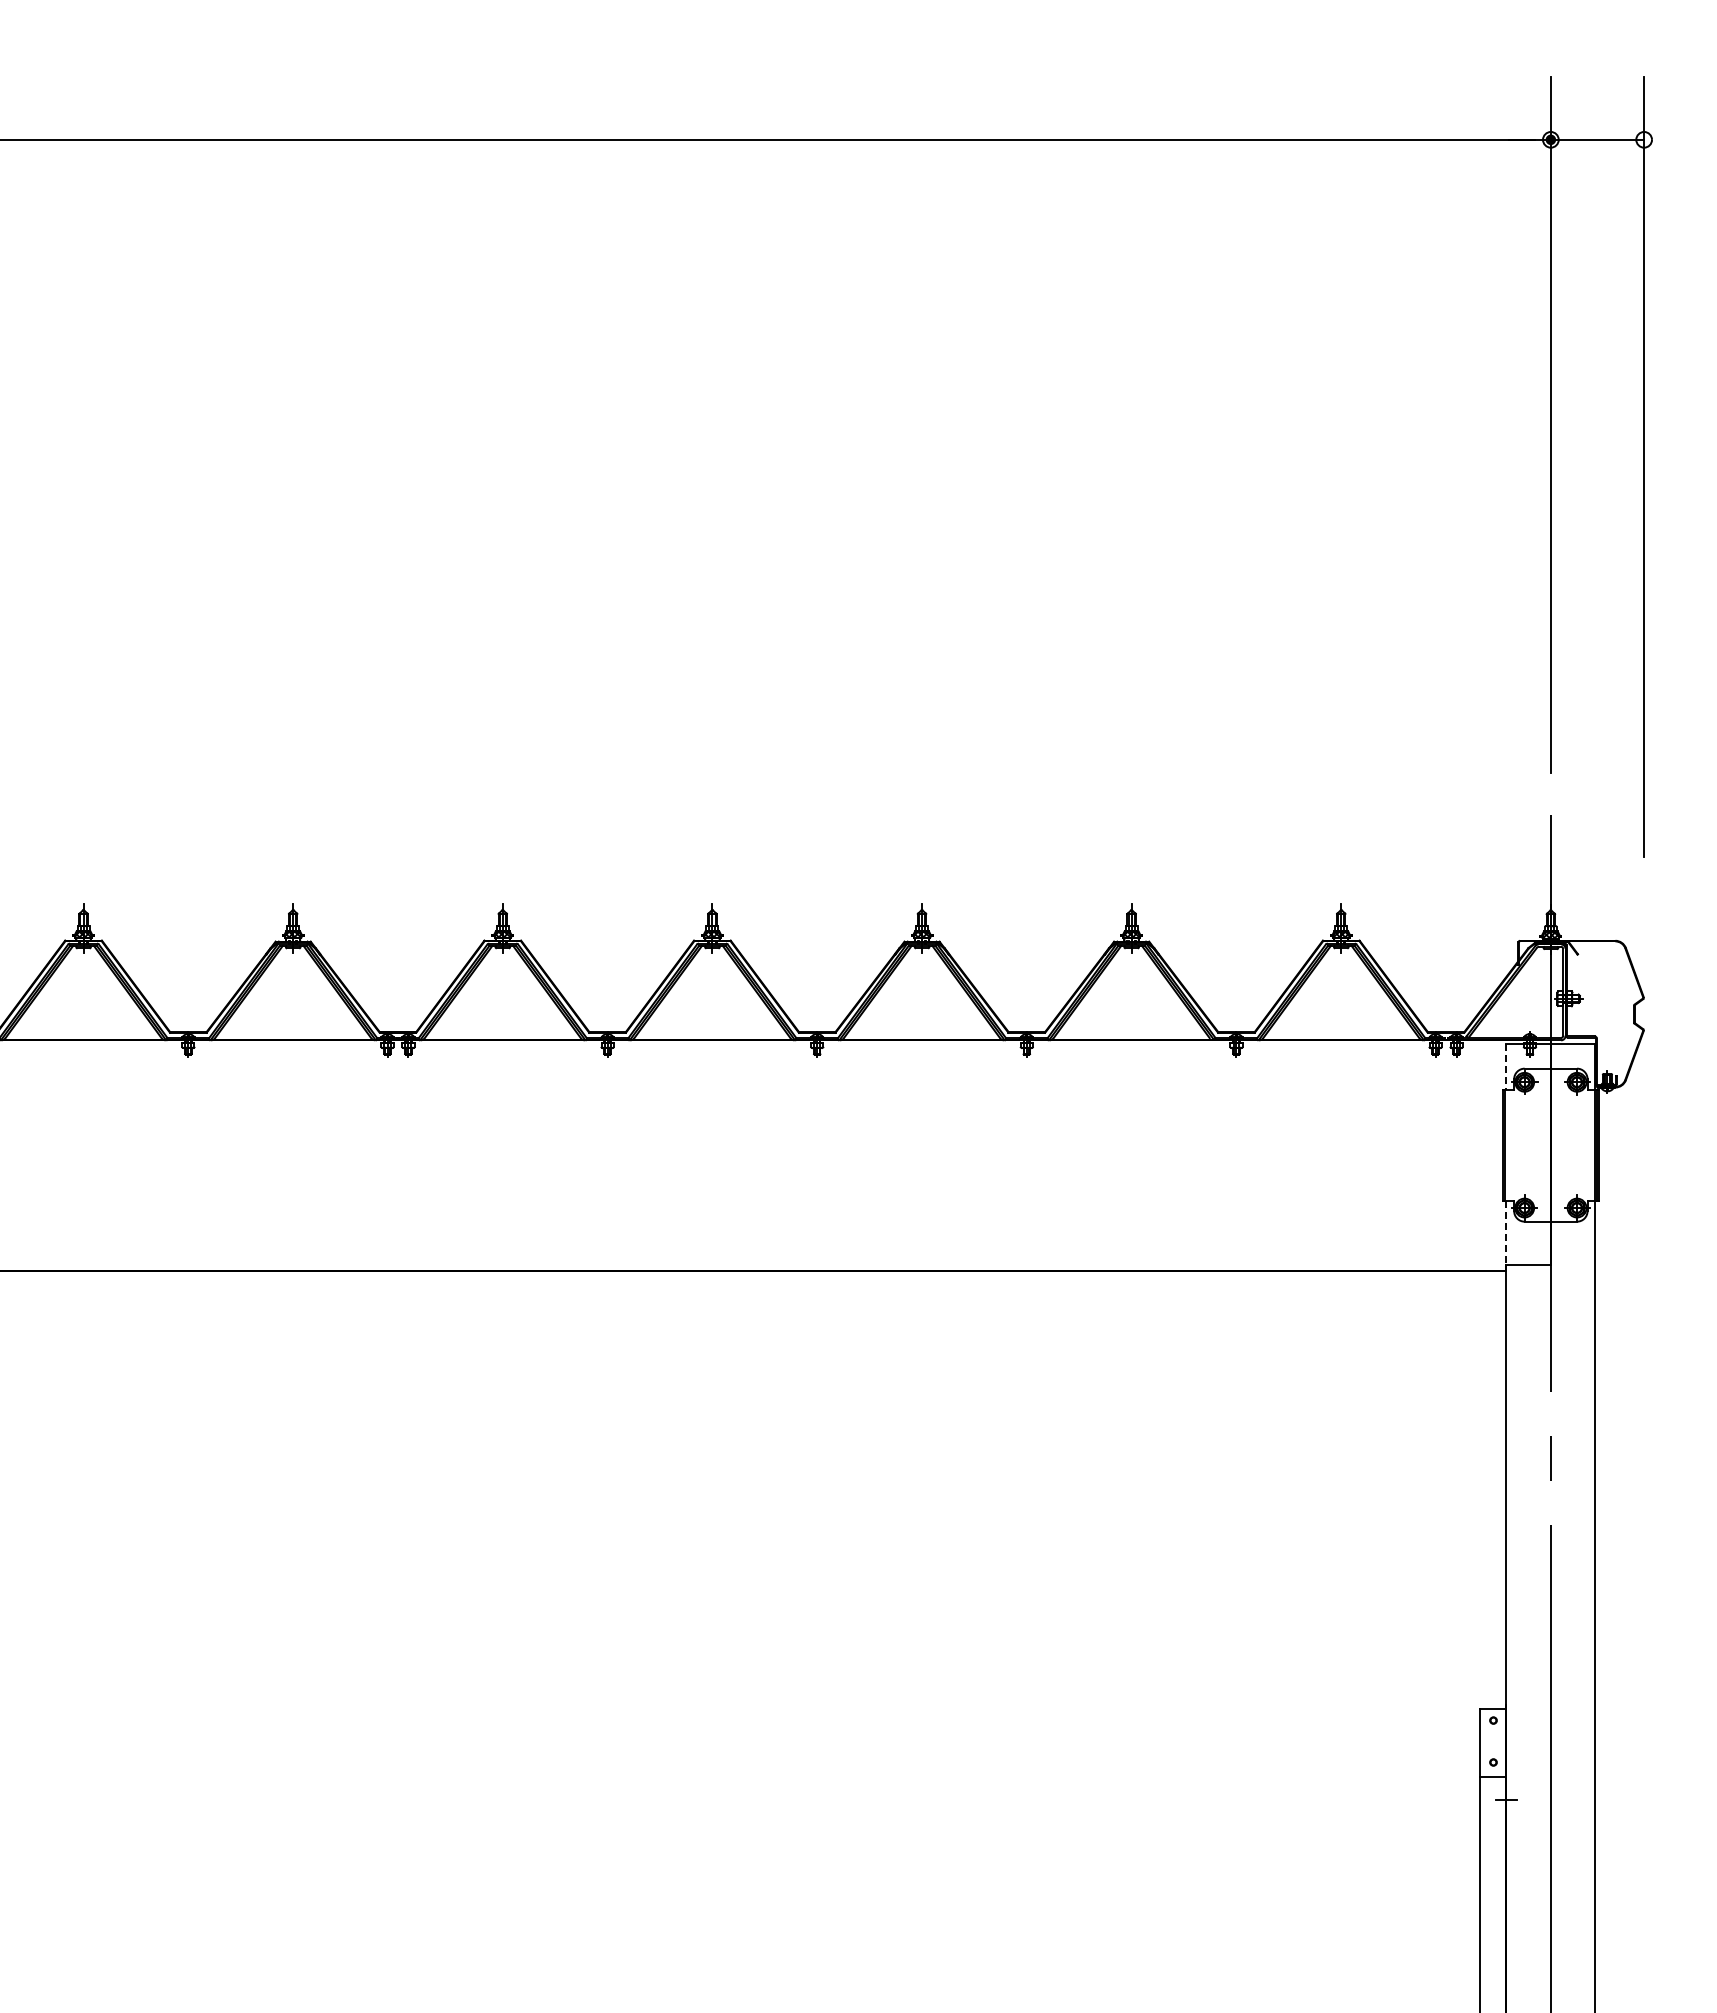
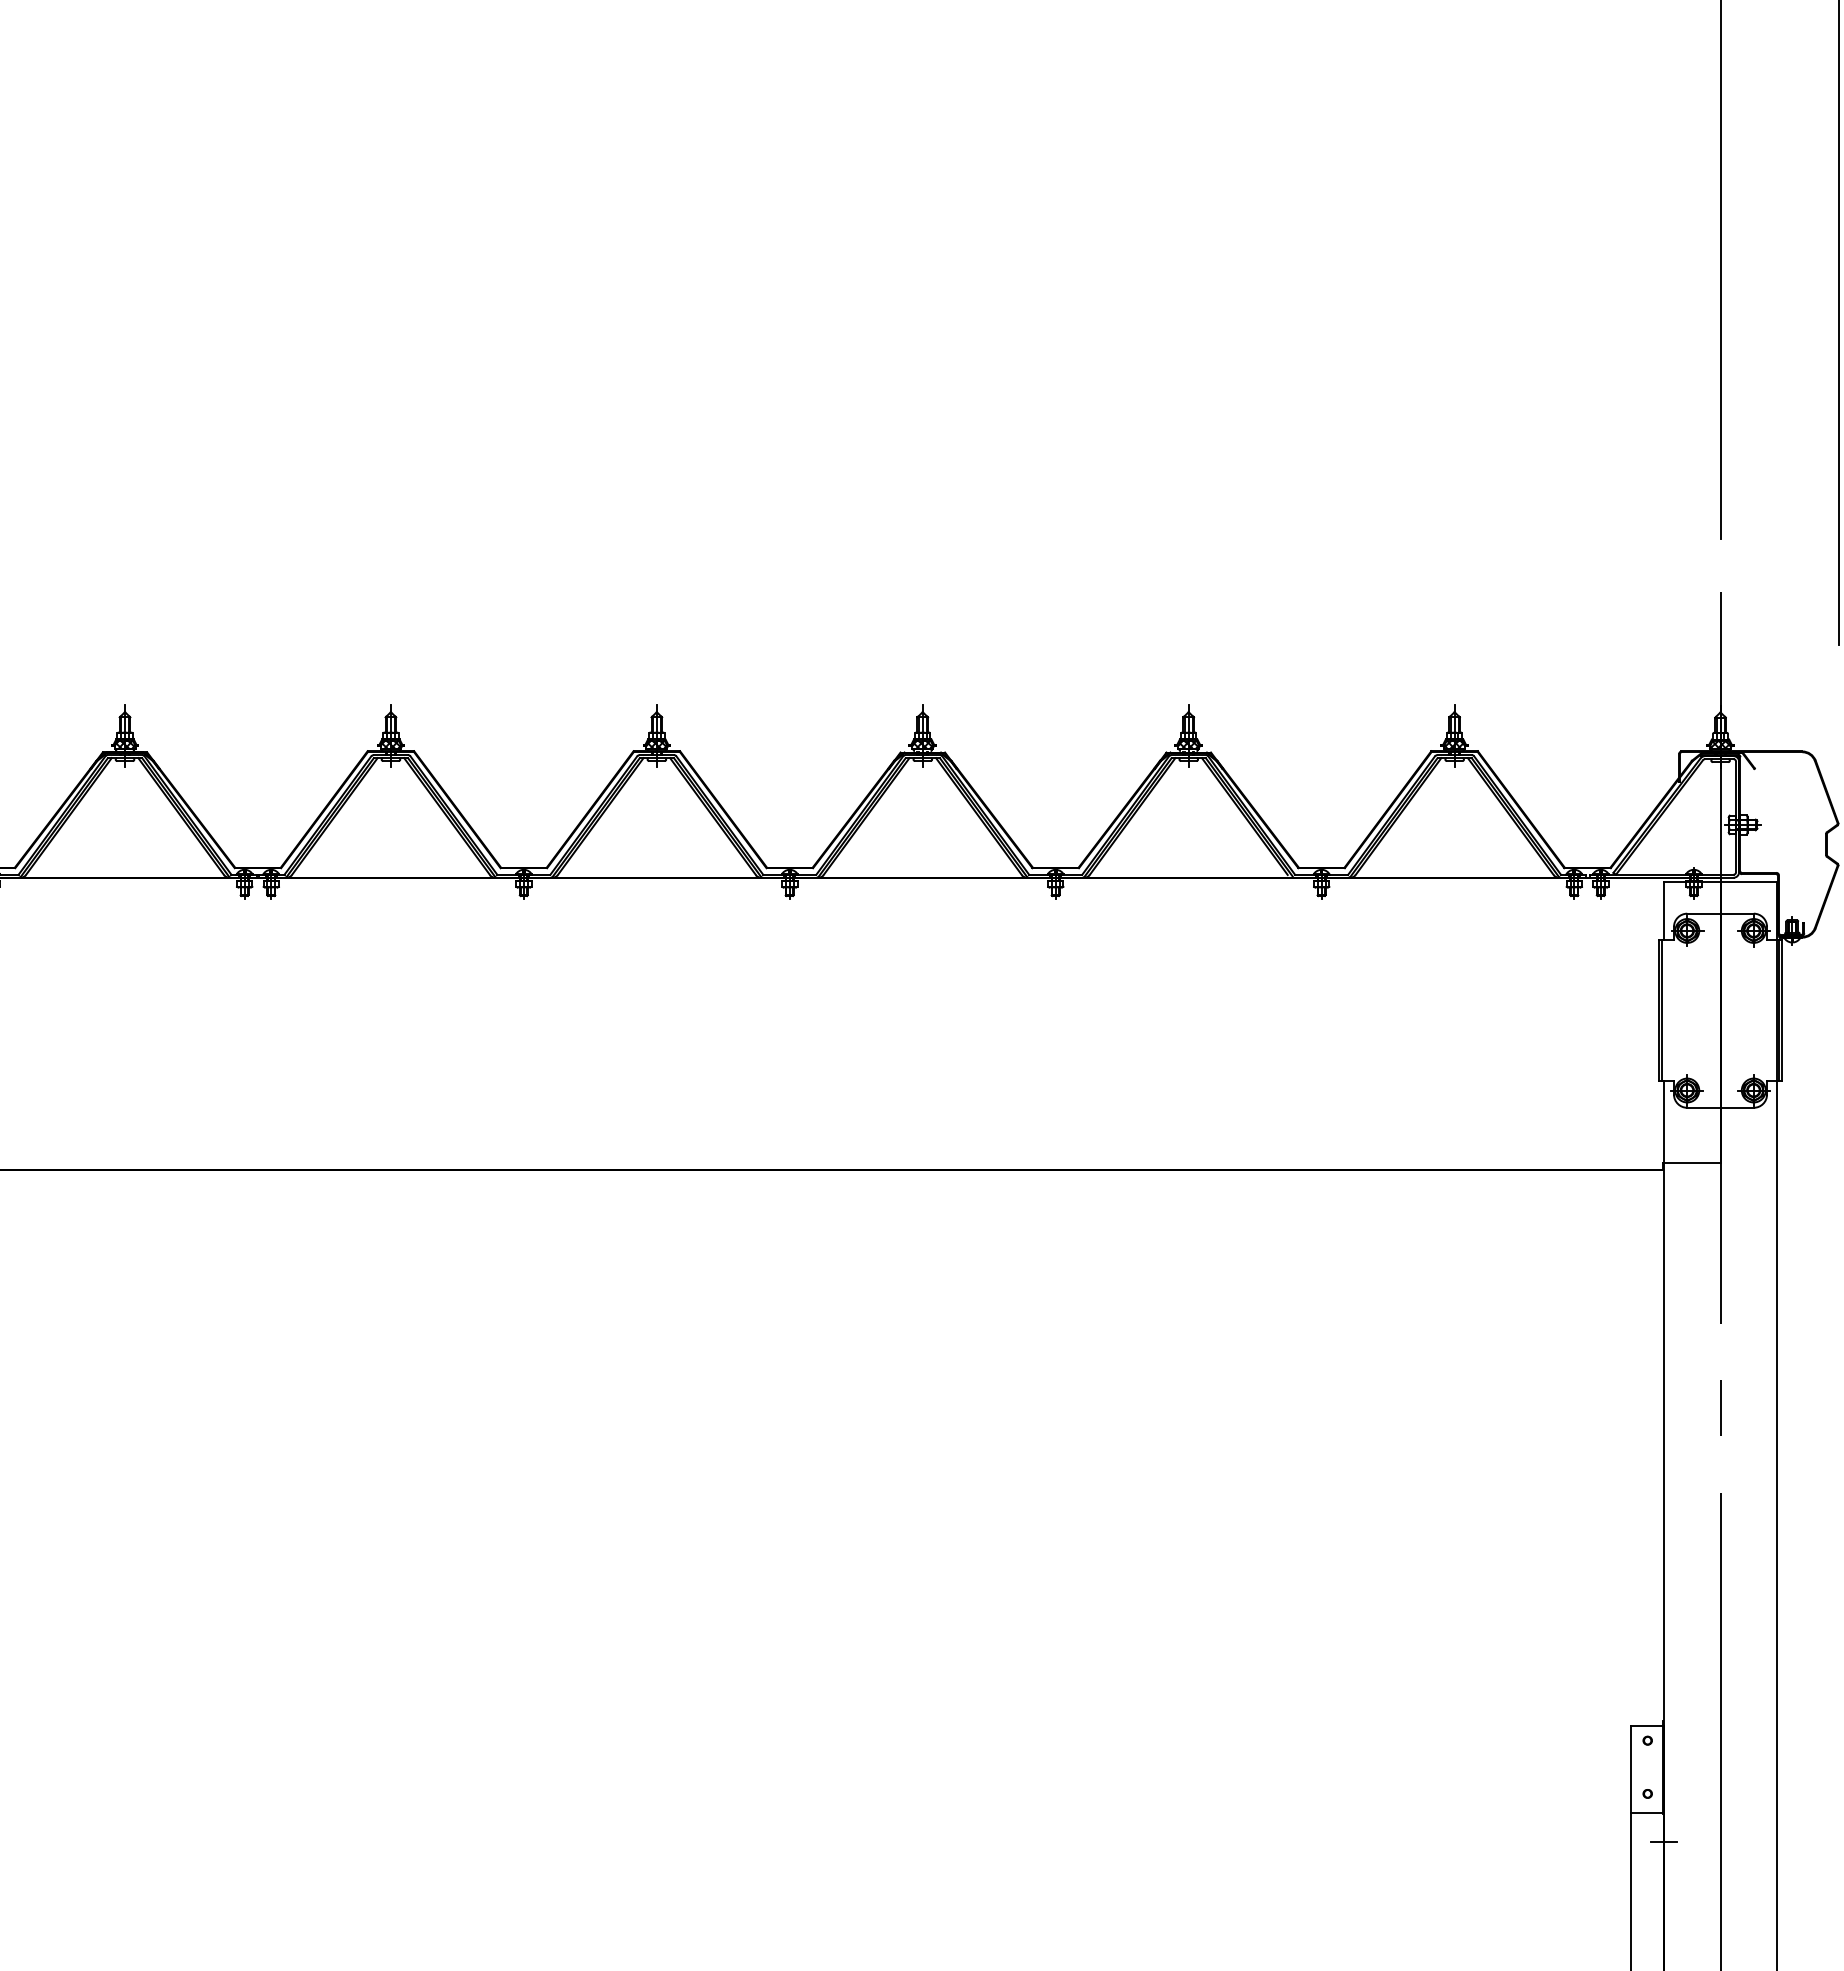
line: (1506, 1067) -> (1664, 912), dashed -> solid
line: (1506, 1233) -> (1664, 1122), dashed -> solid

